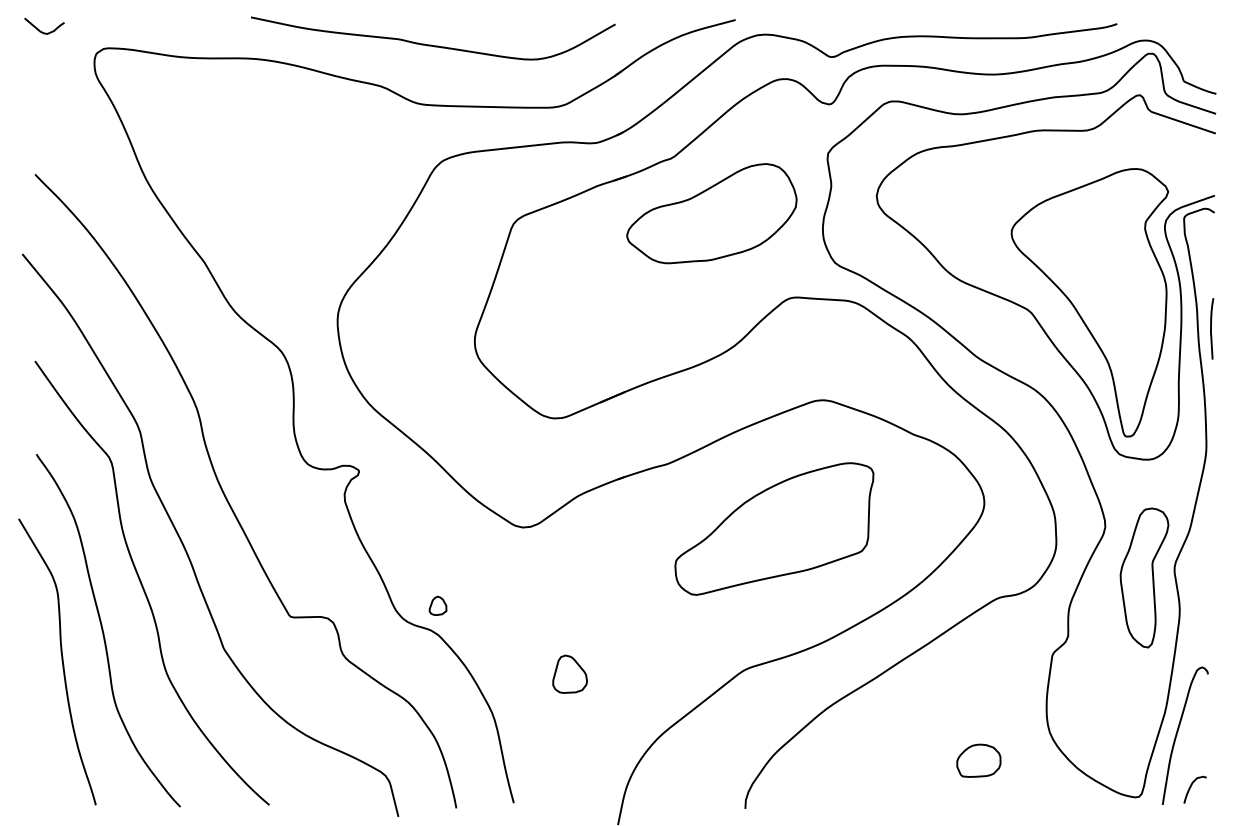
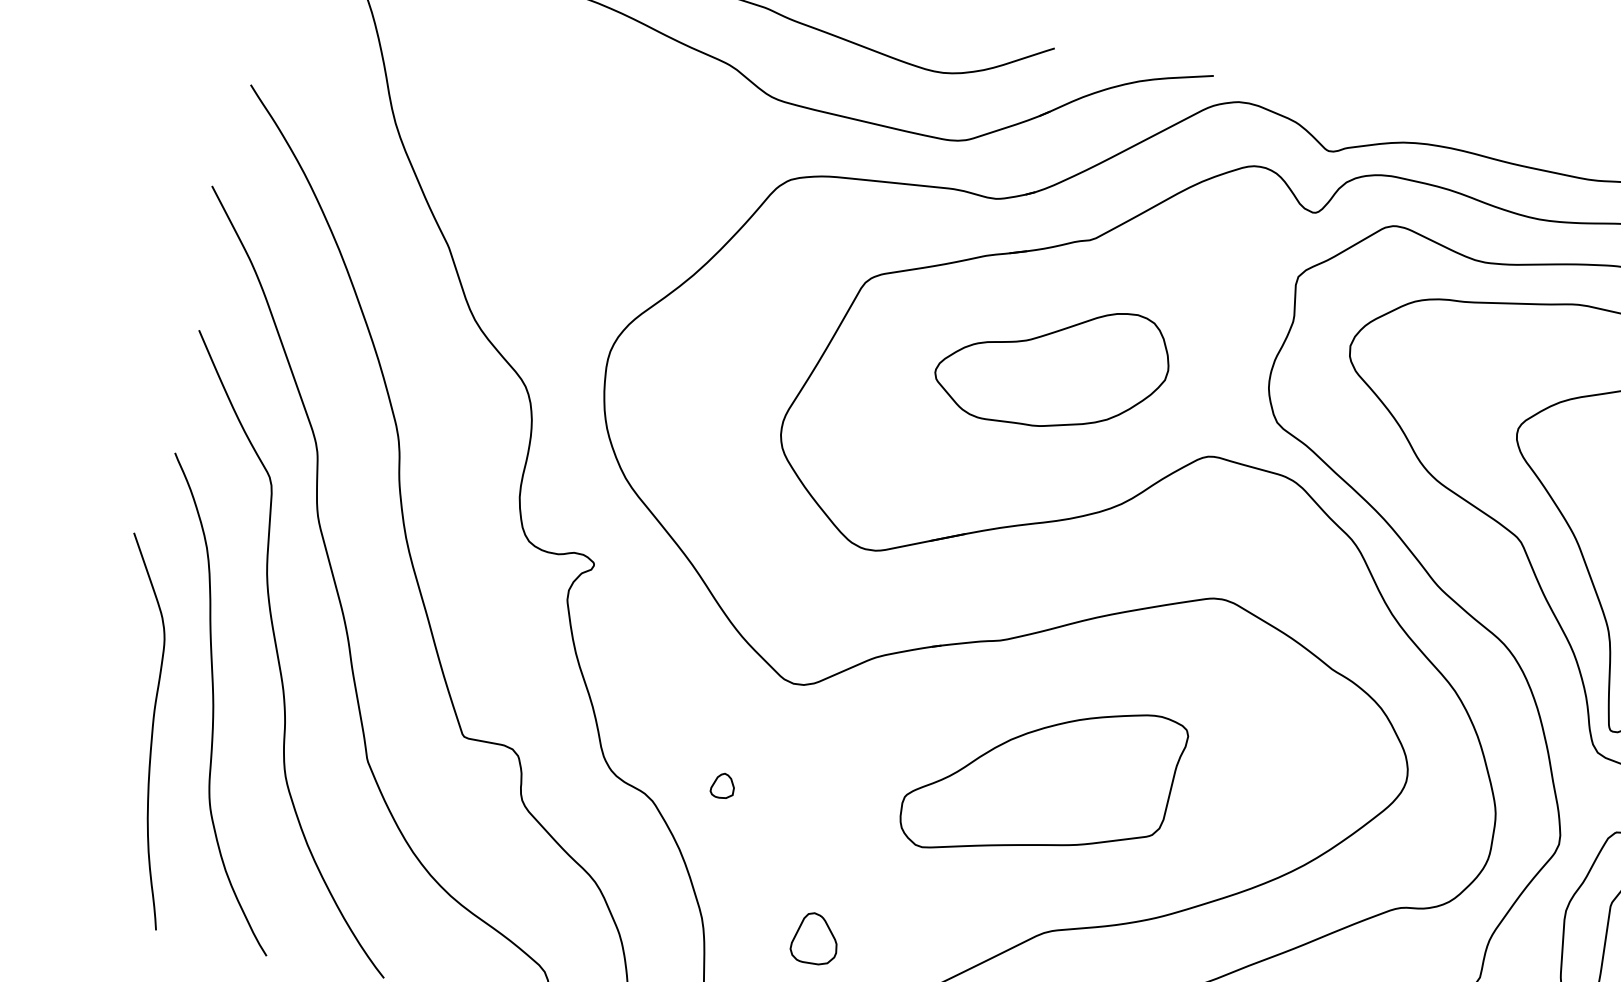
part: (711, 213) -> (1052, 365), moved
part: (774, 528) -> (1042, 781), moved
part: (437, 605) -> (722, 785), moved
part: (569, 673) -> (815, 937), moved

